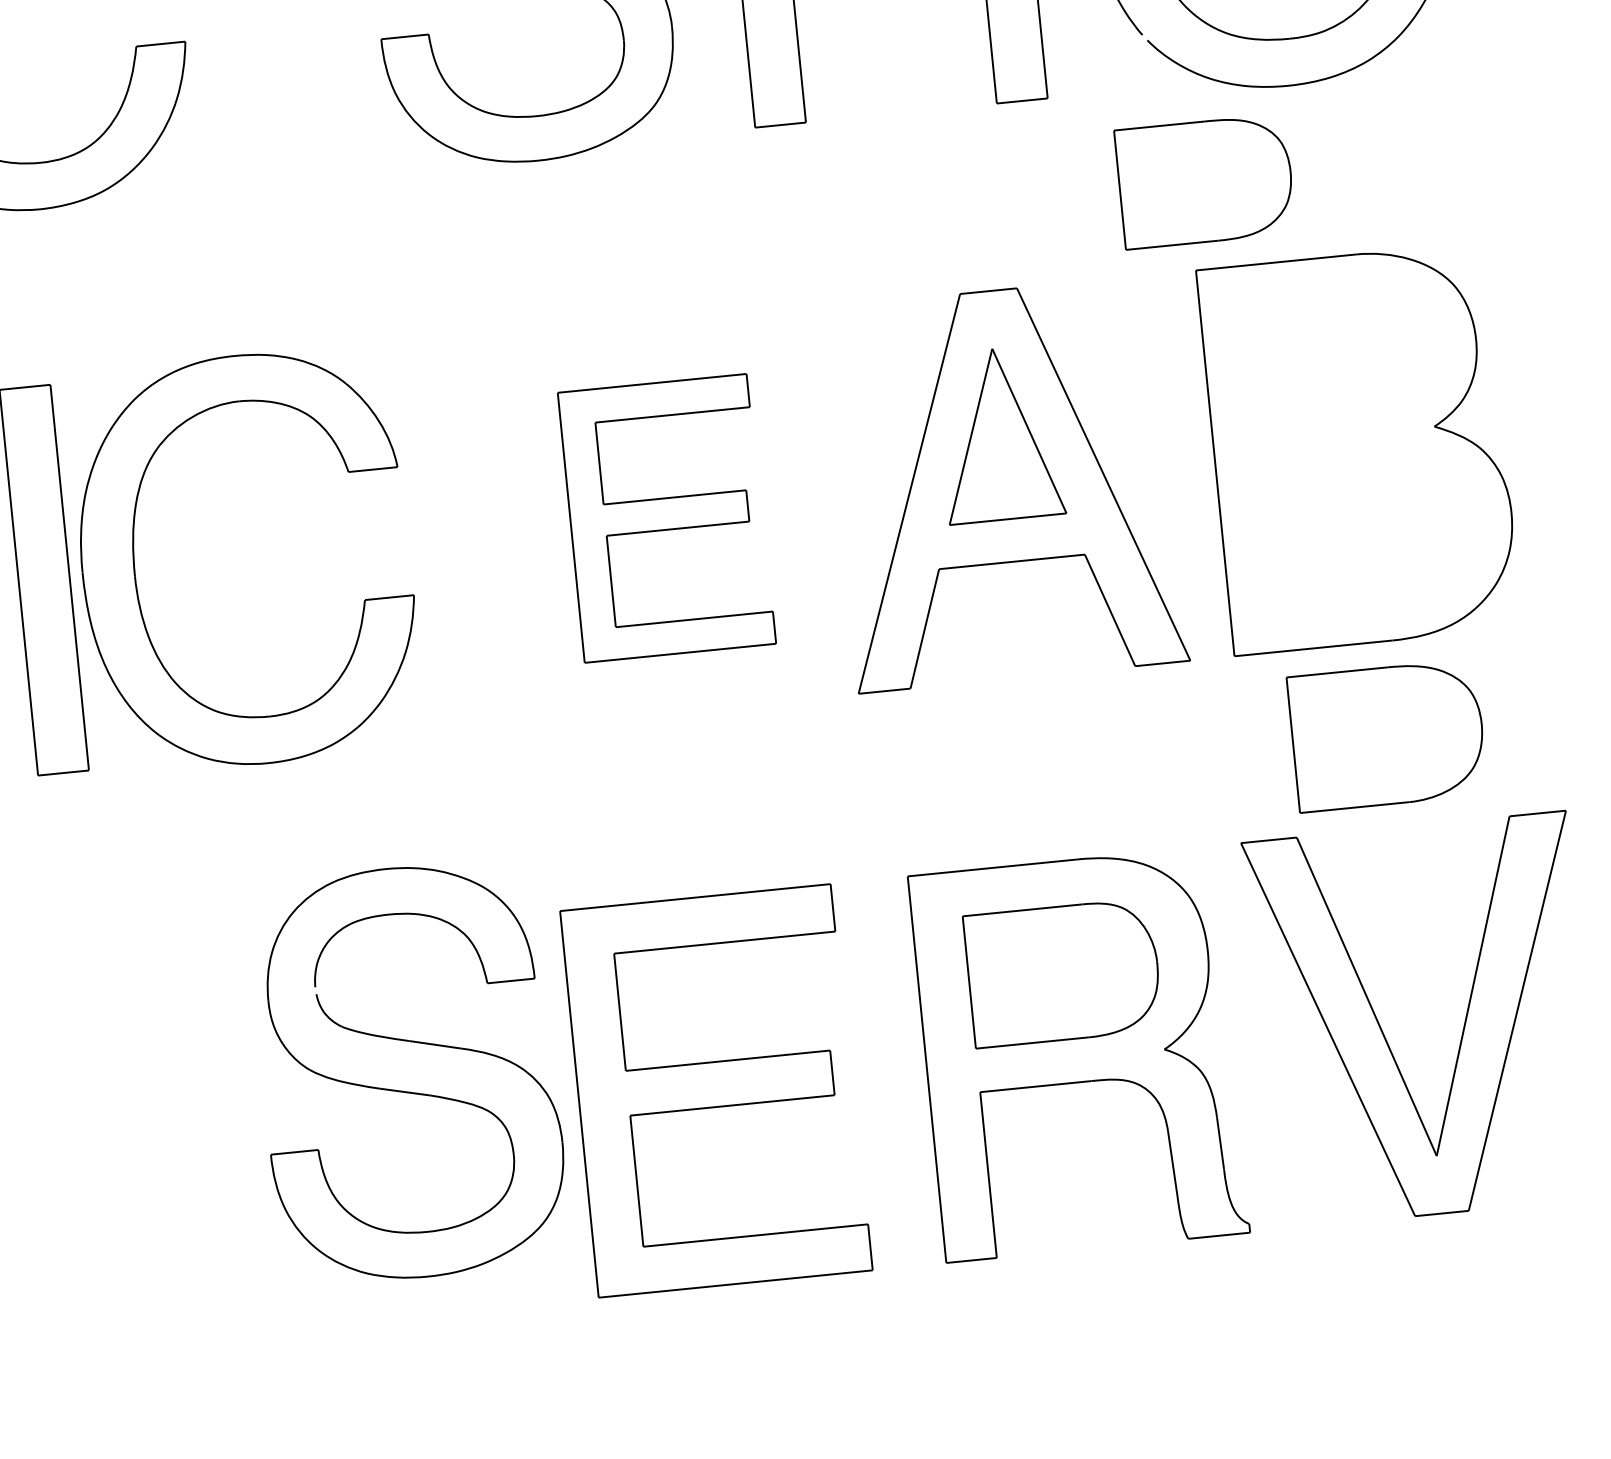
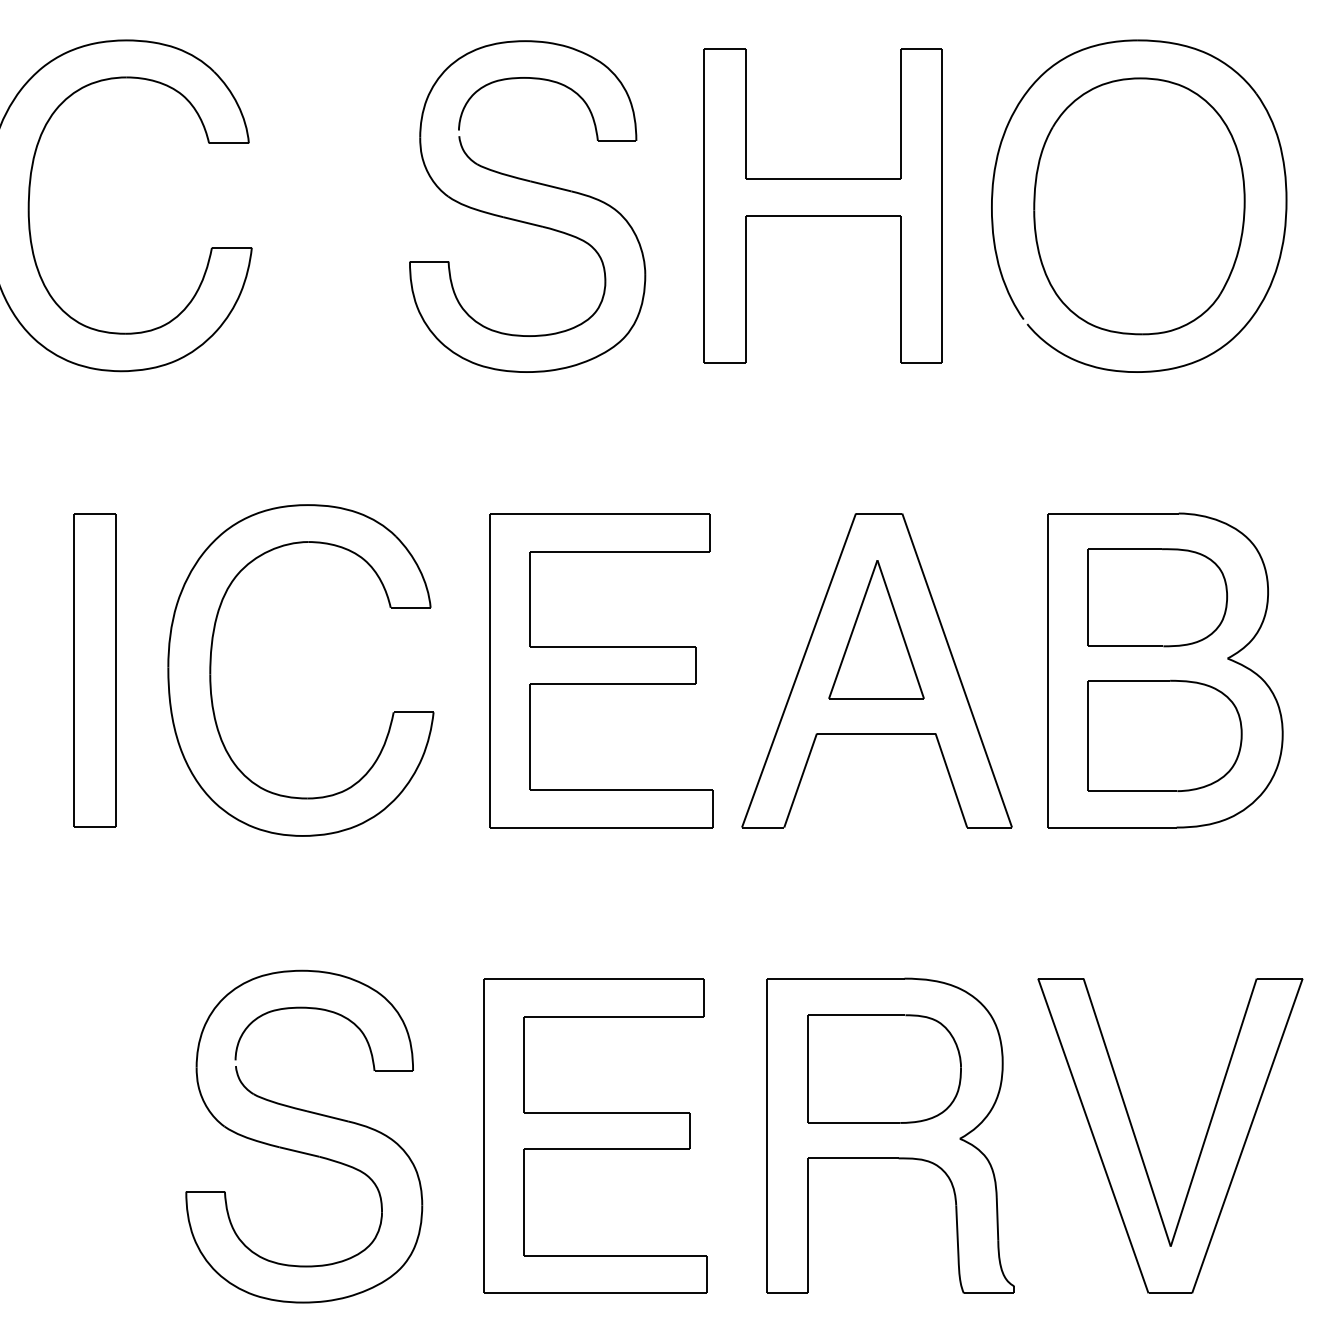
part: (1205, 181) -> (1157, 597), moved
part: (666, 518) -> (601, 670), size x1.43
part: (135, 571) -> (211, 670), moved
part: (1387, 735) -> (1164, 735), moved
part: (408, 1091) -> (302, 1151), moved

